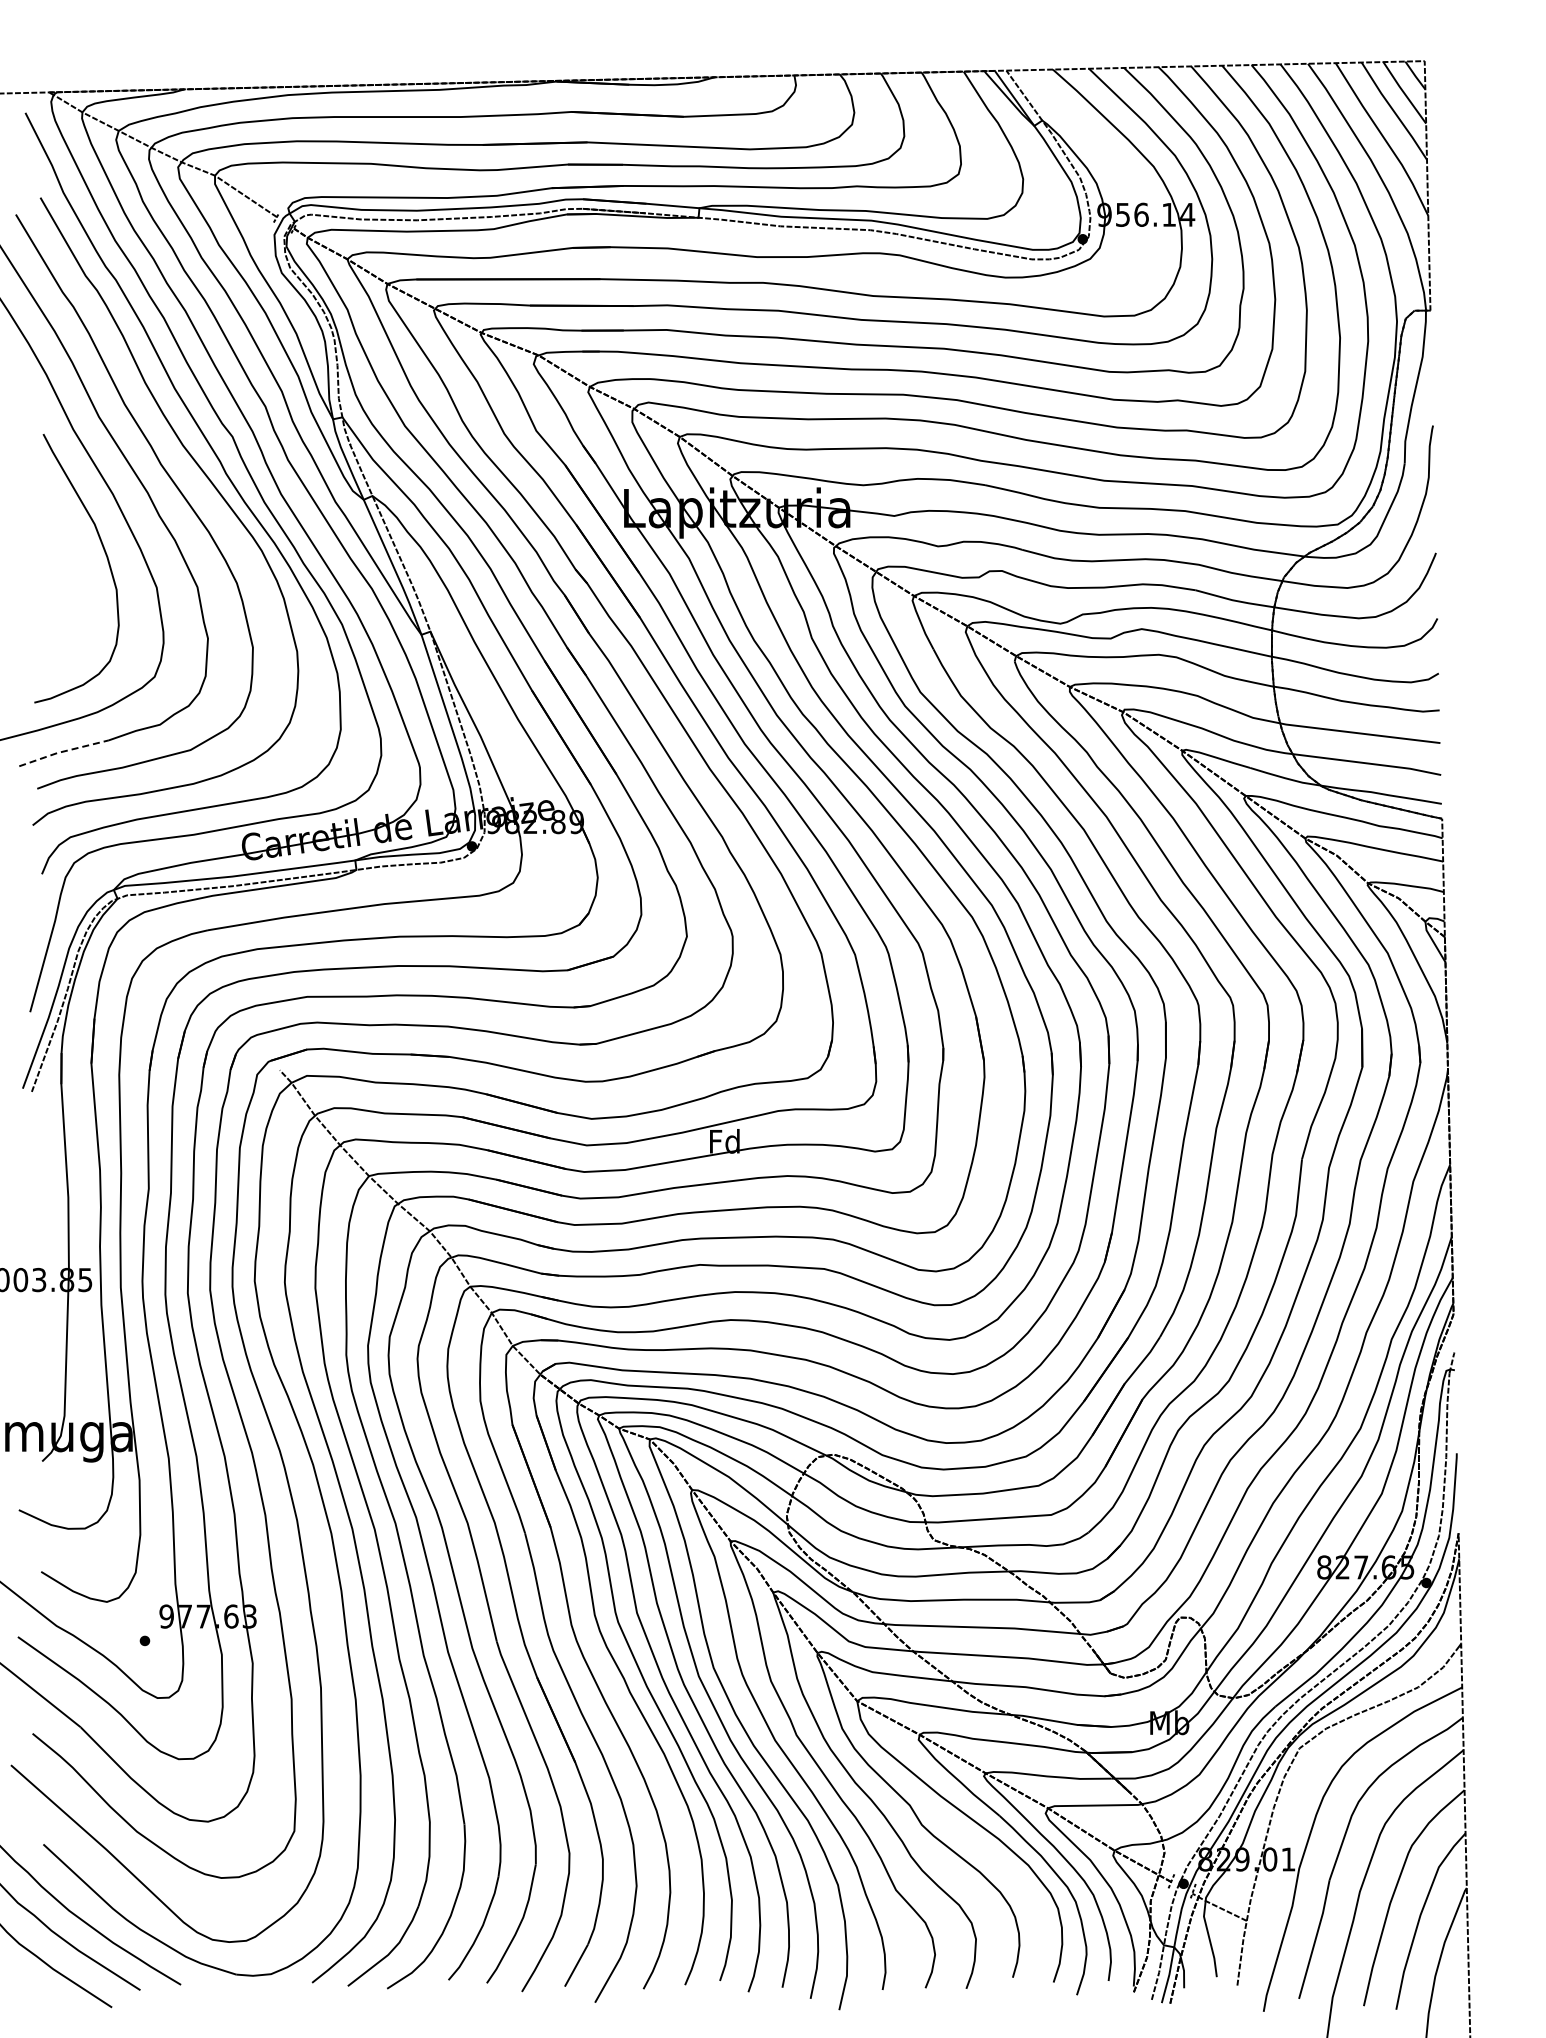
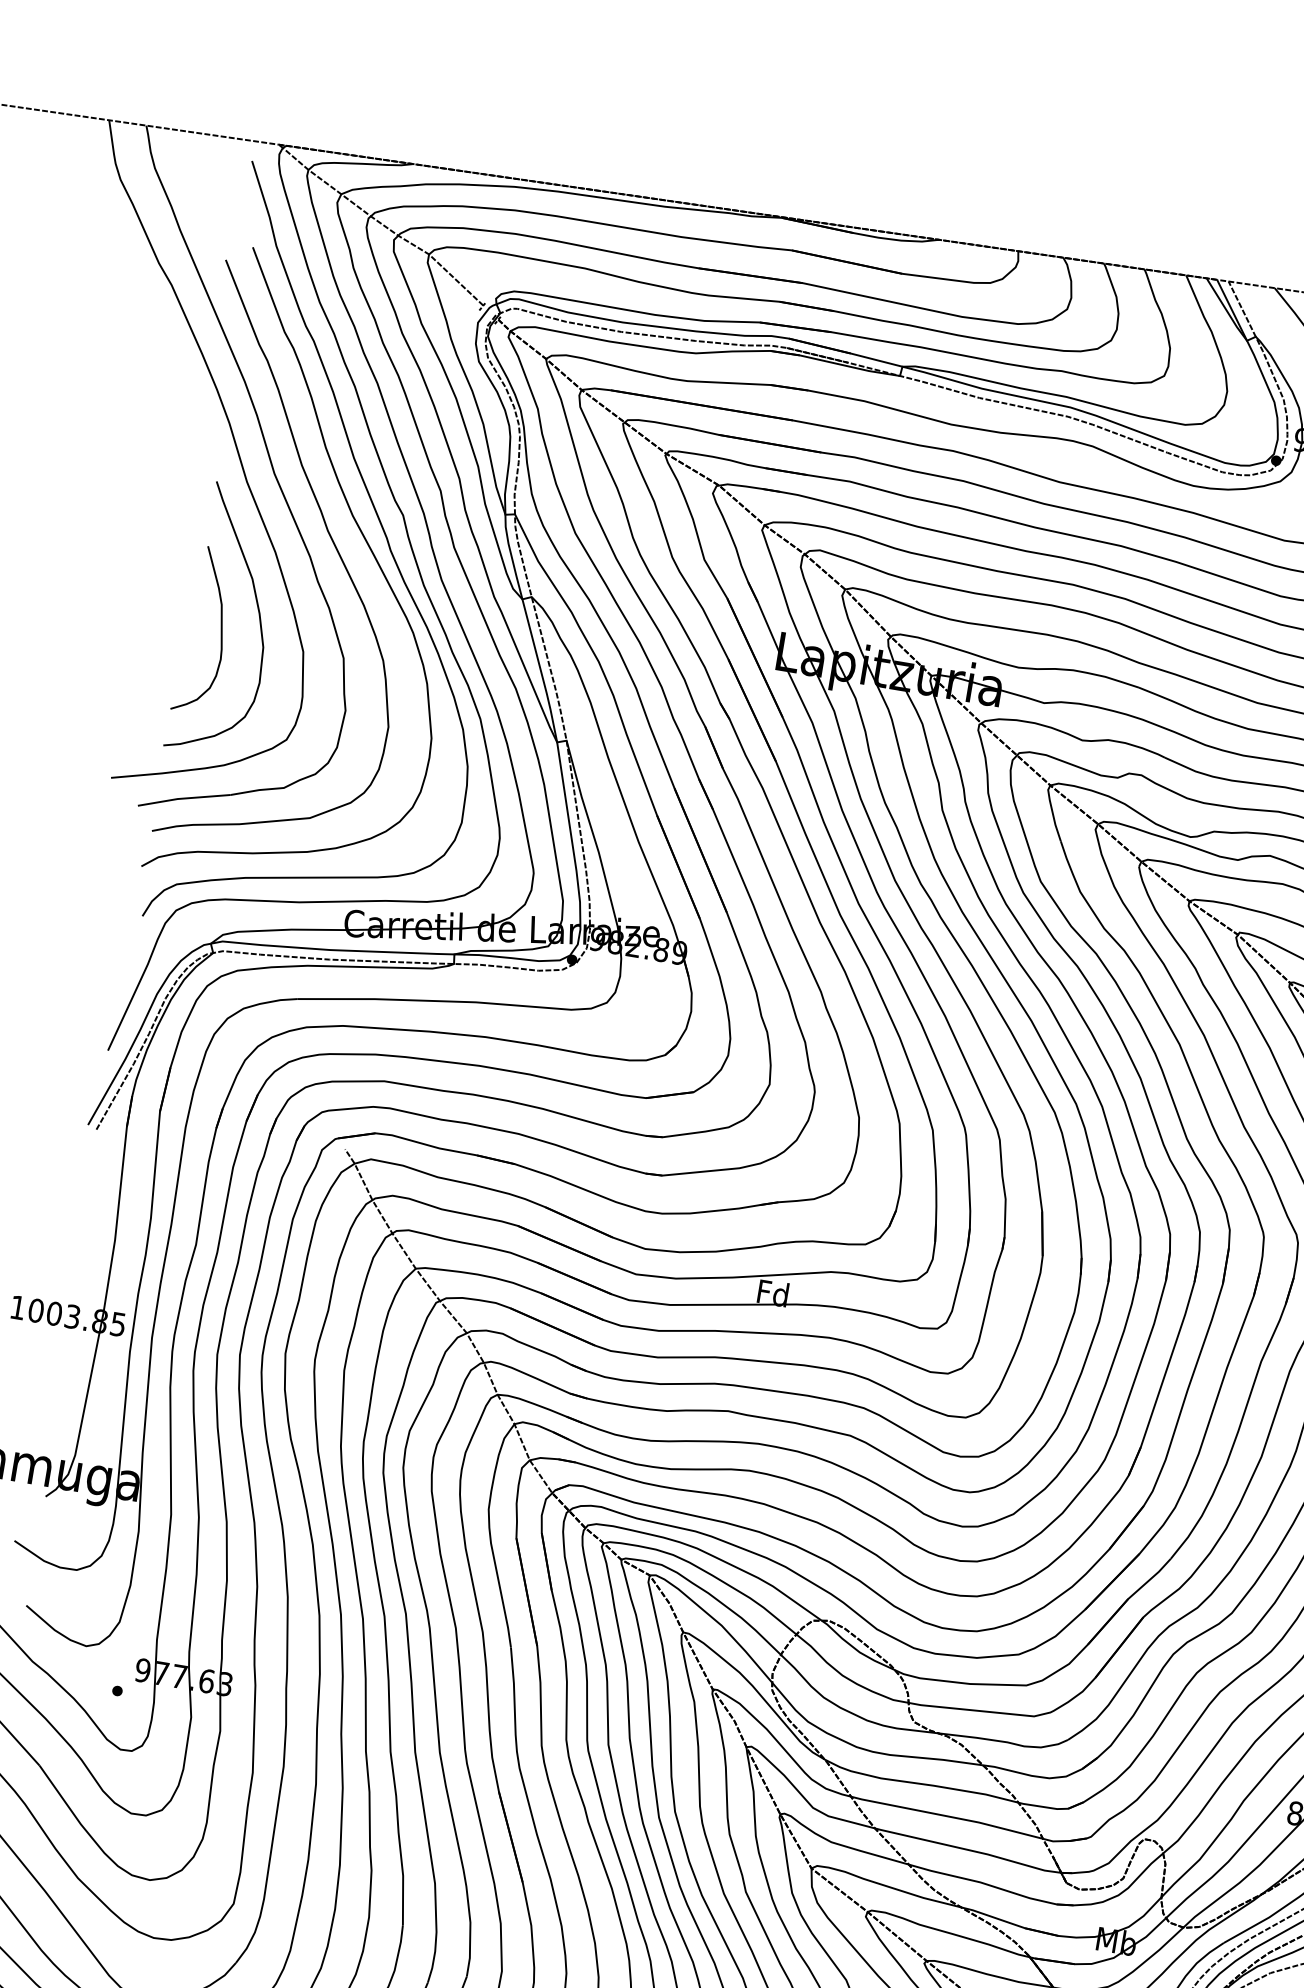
curve: (71, 579) -> (220, 629), added
line: (62, 751) -> (183, 798), dashed -> solid

